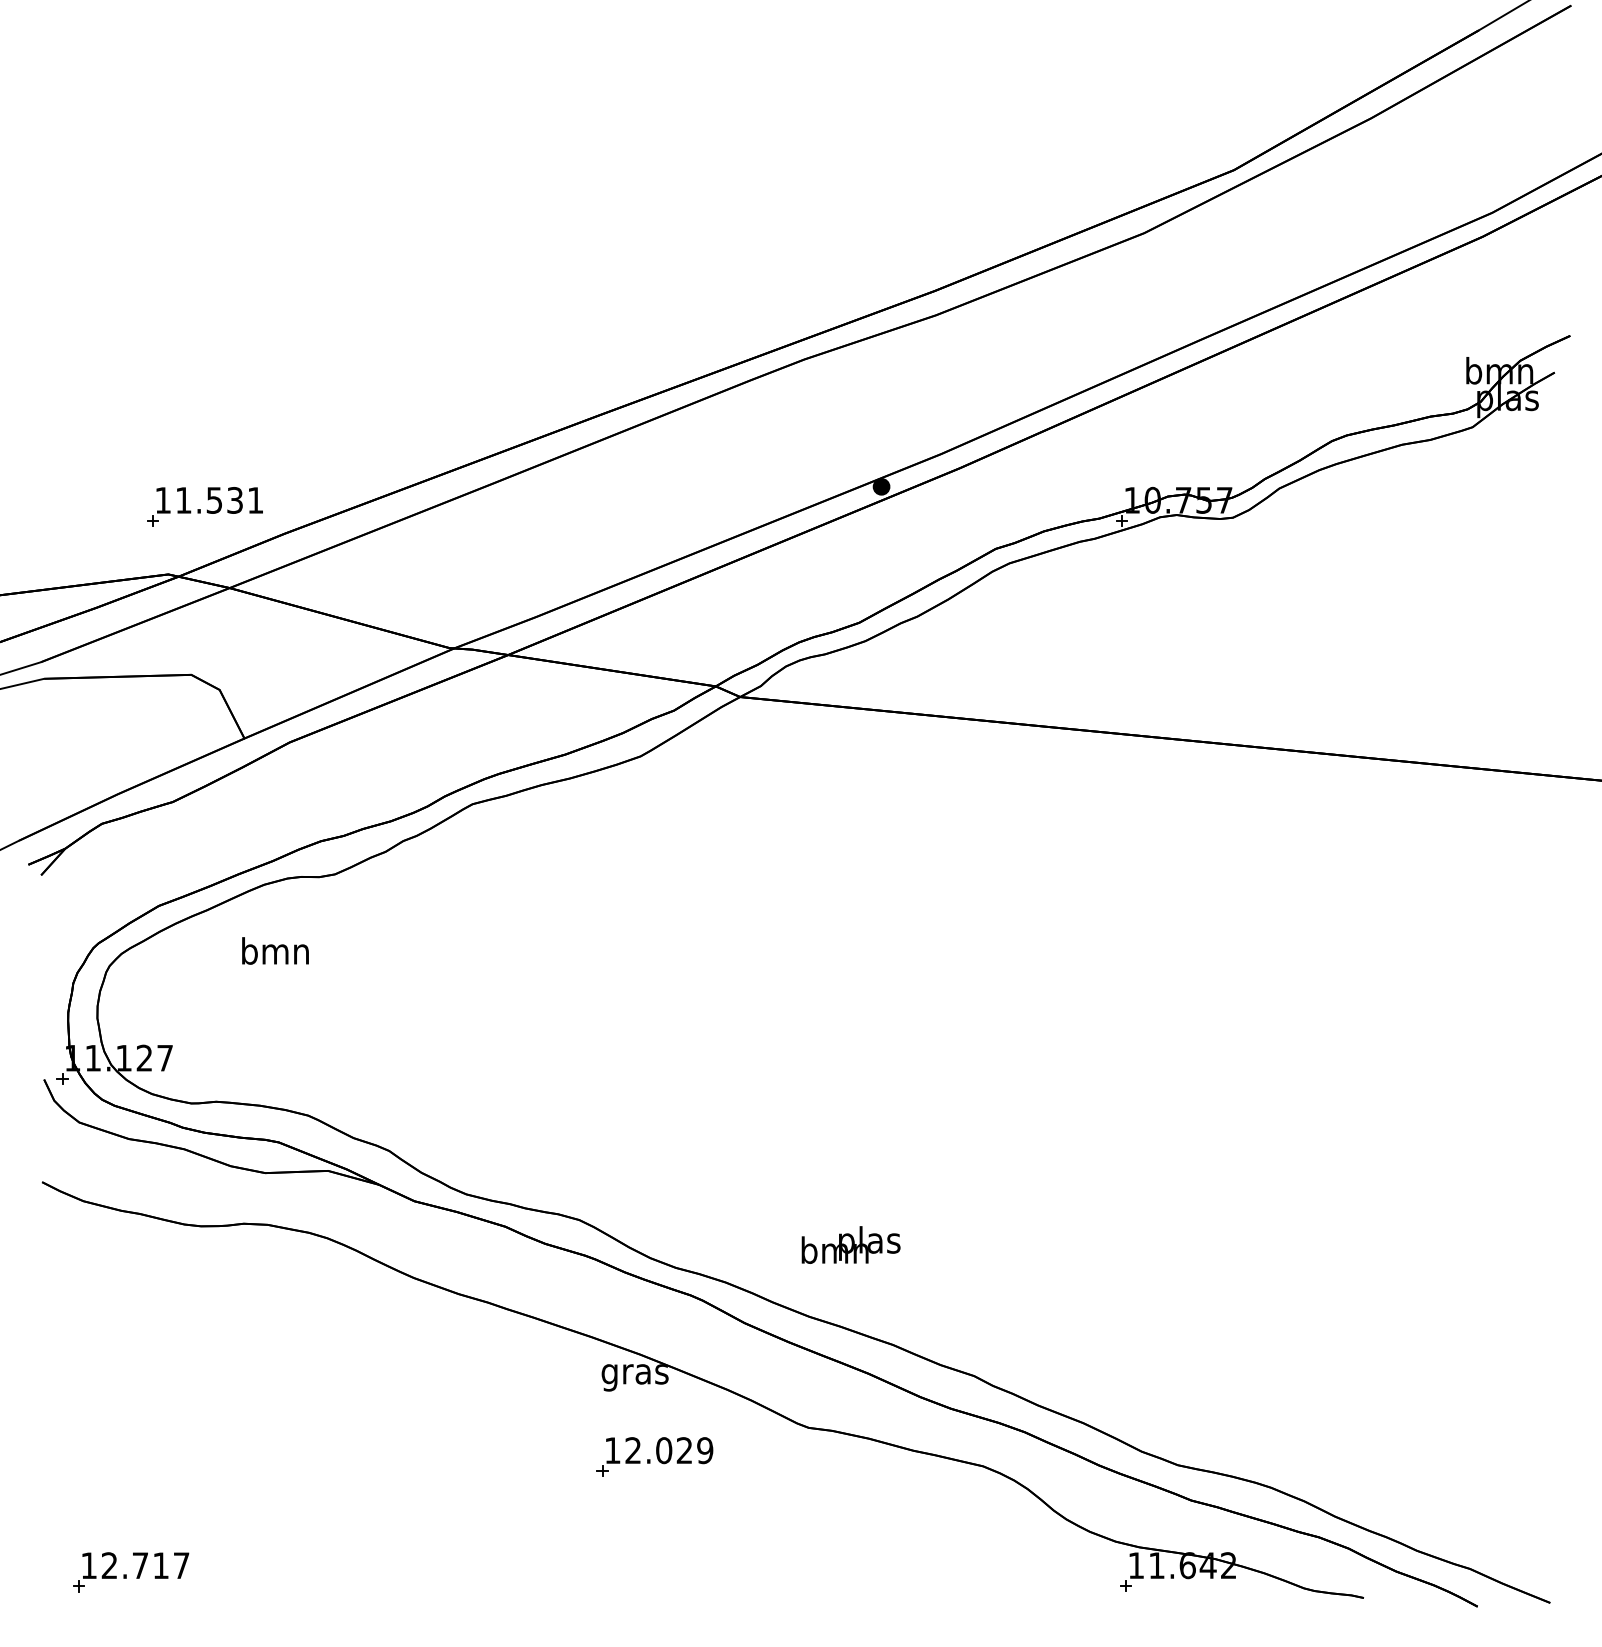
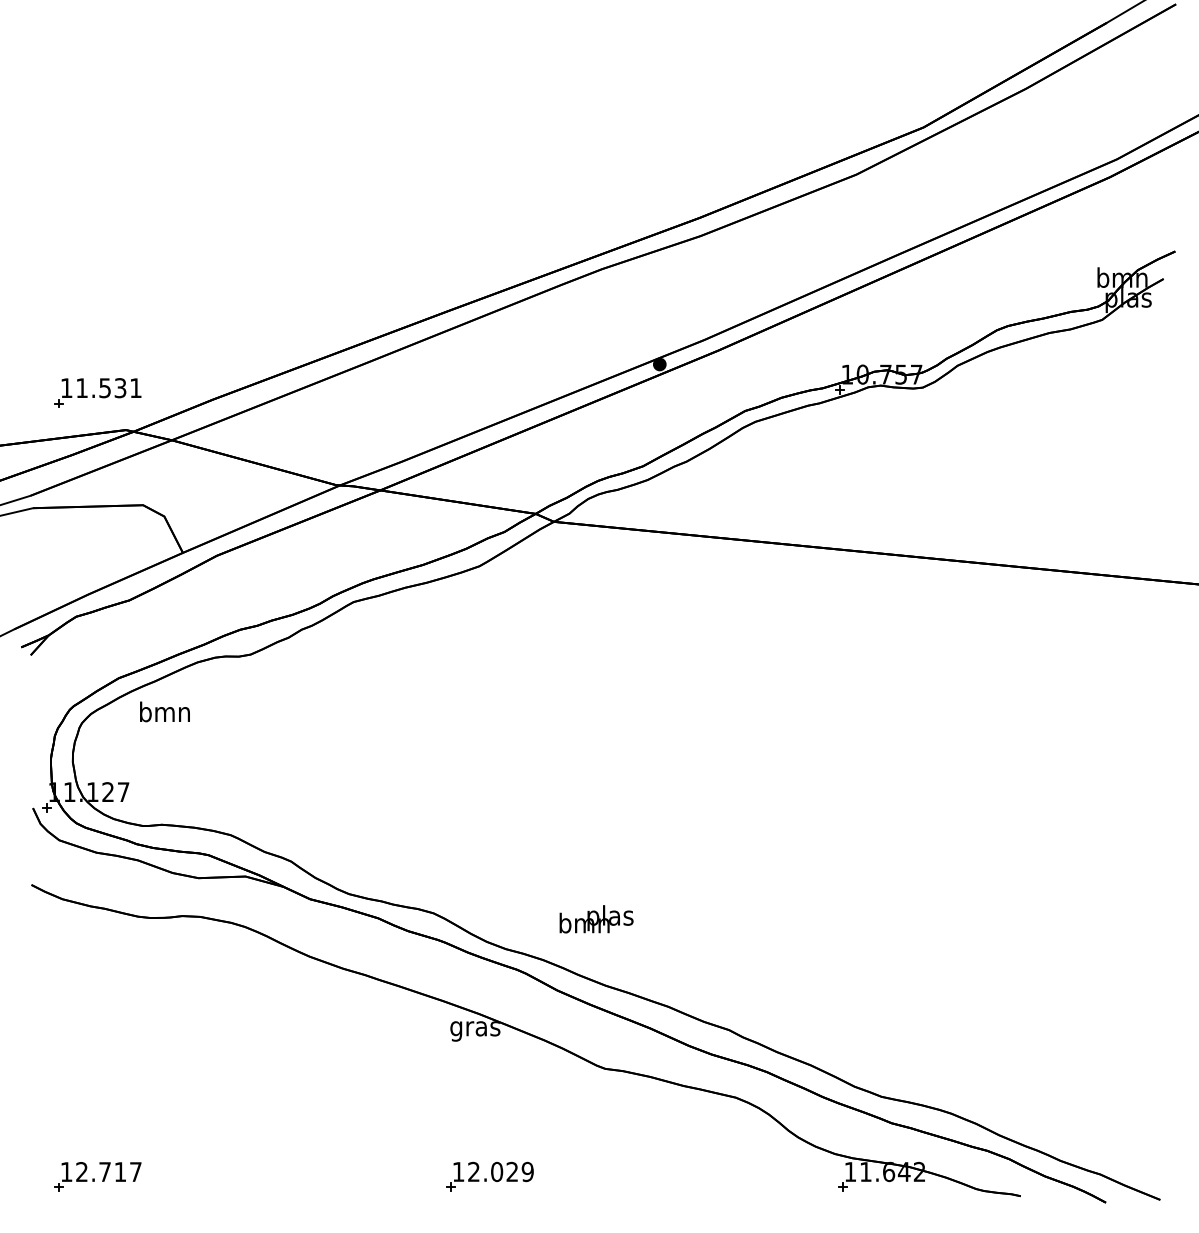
part: (204, 506) -> (97, 392), moved
text: (275, 950) -> (164, 711), moved
text: (850, 1244) -> (596, 918), moved
part: (654, 1456) -> (489, 1176), moved

